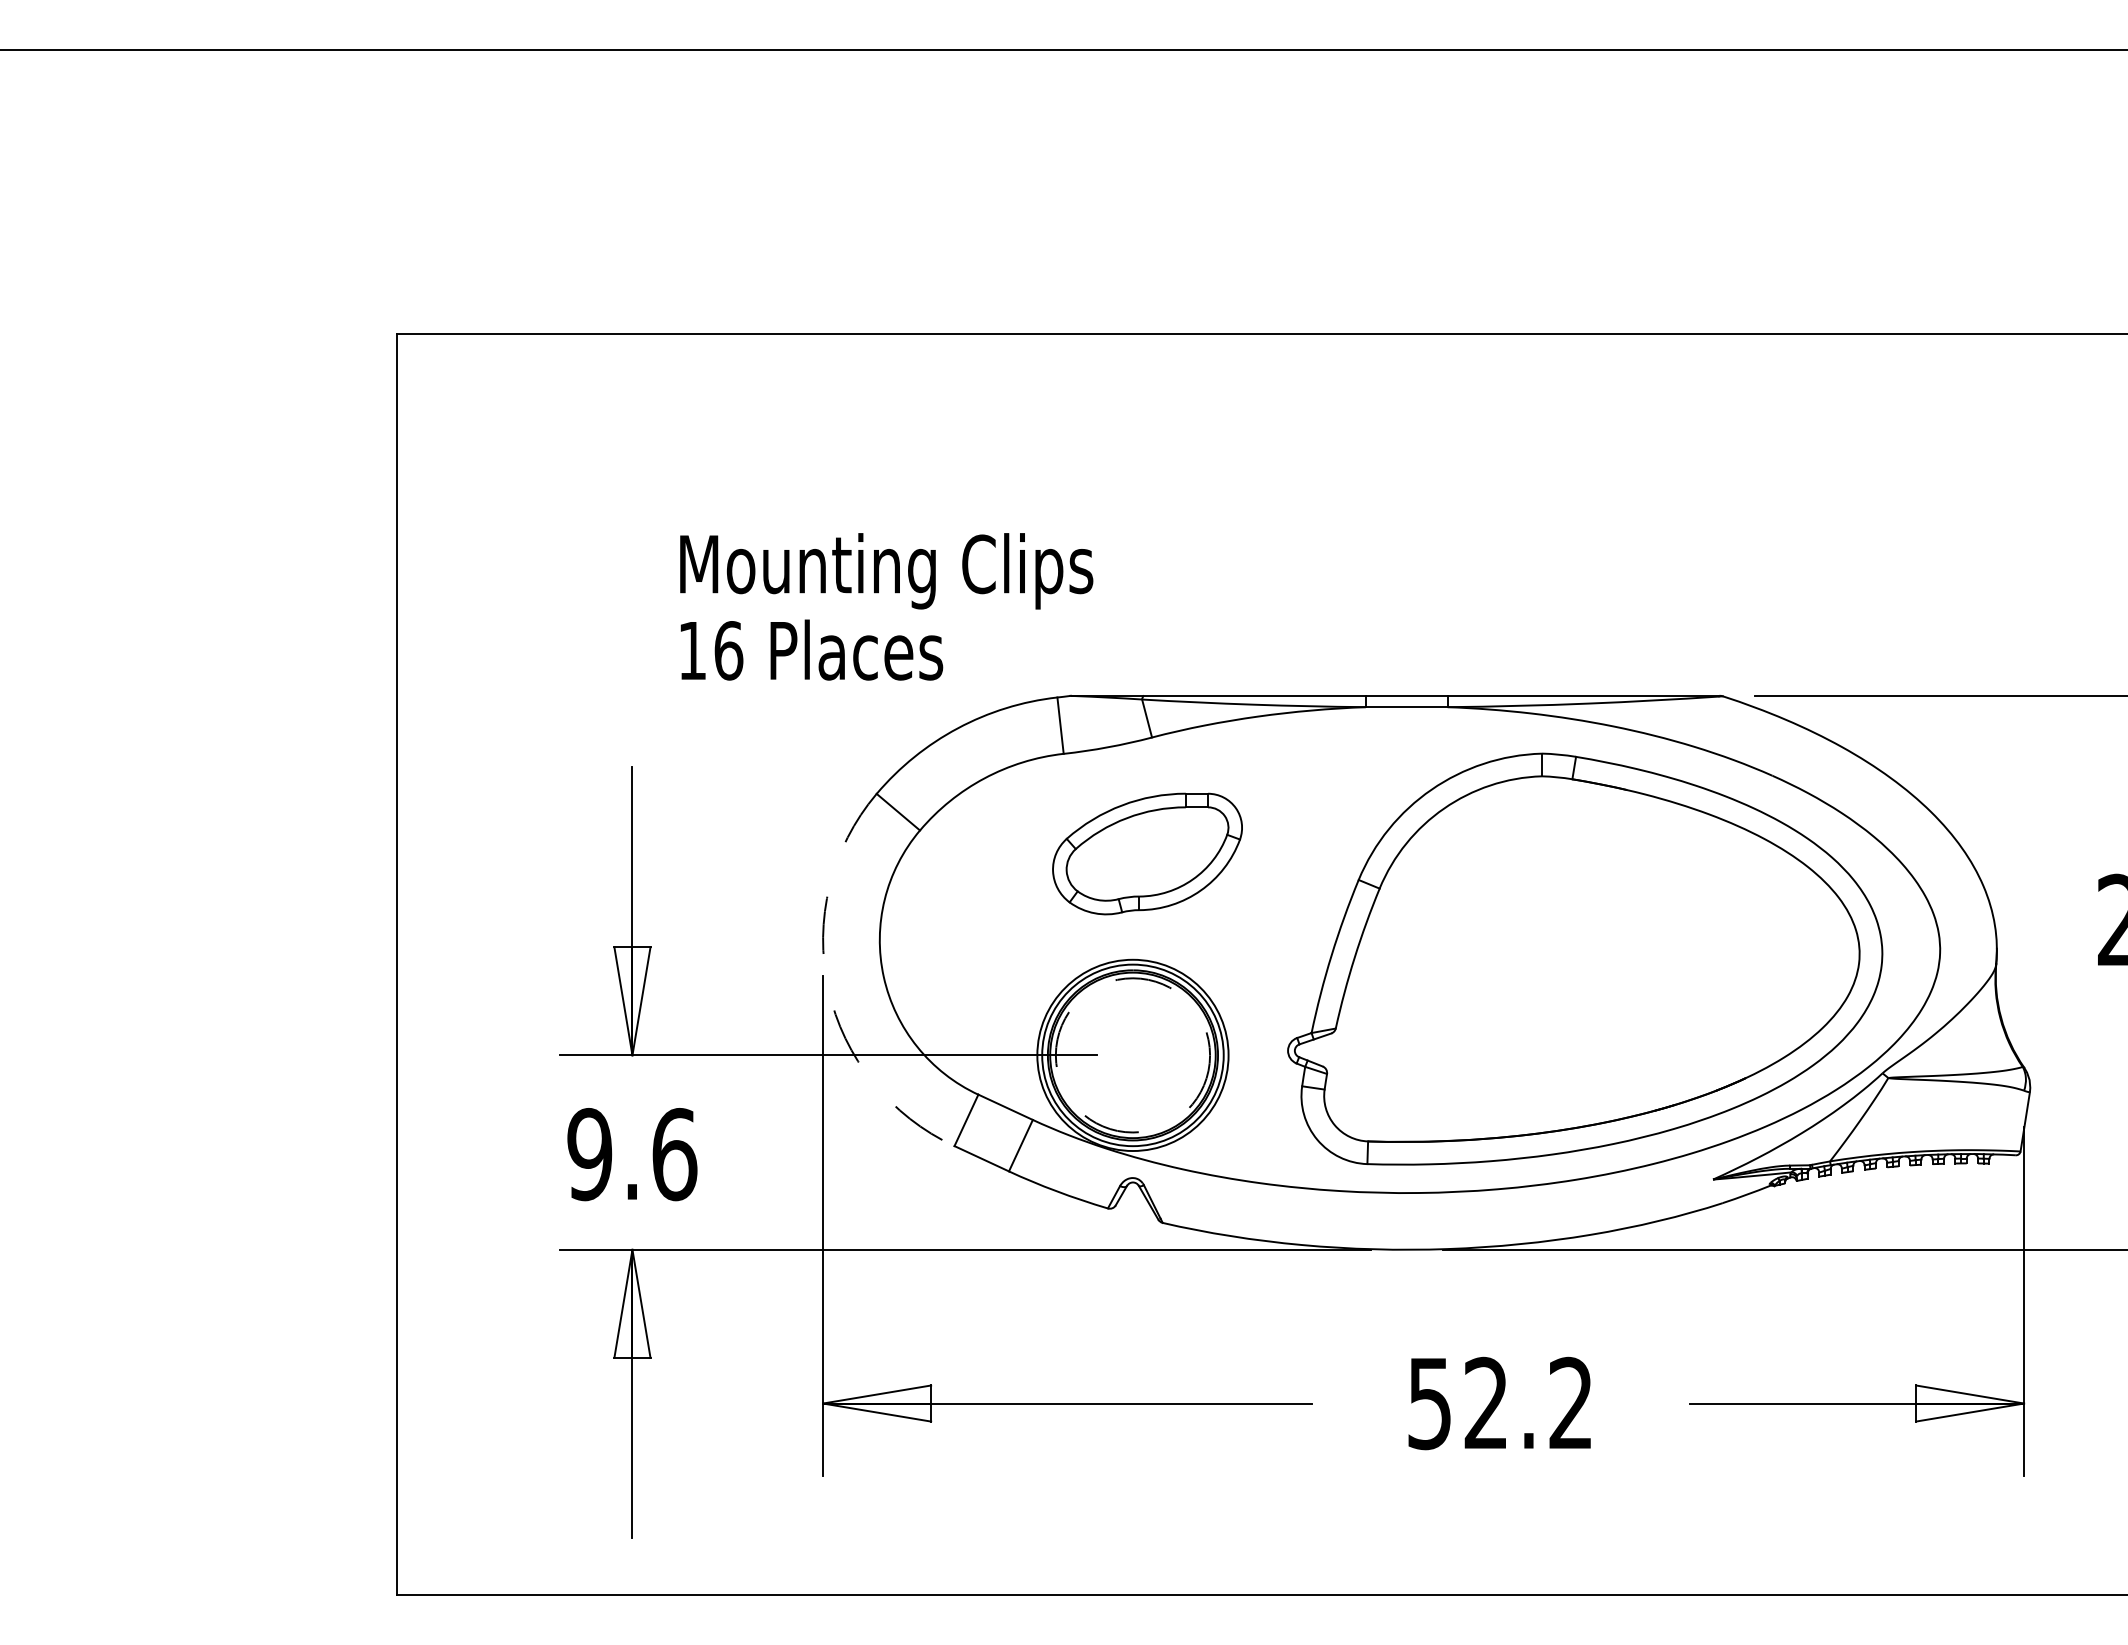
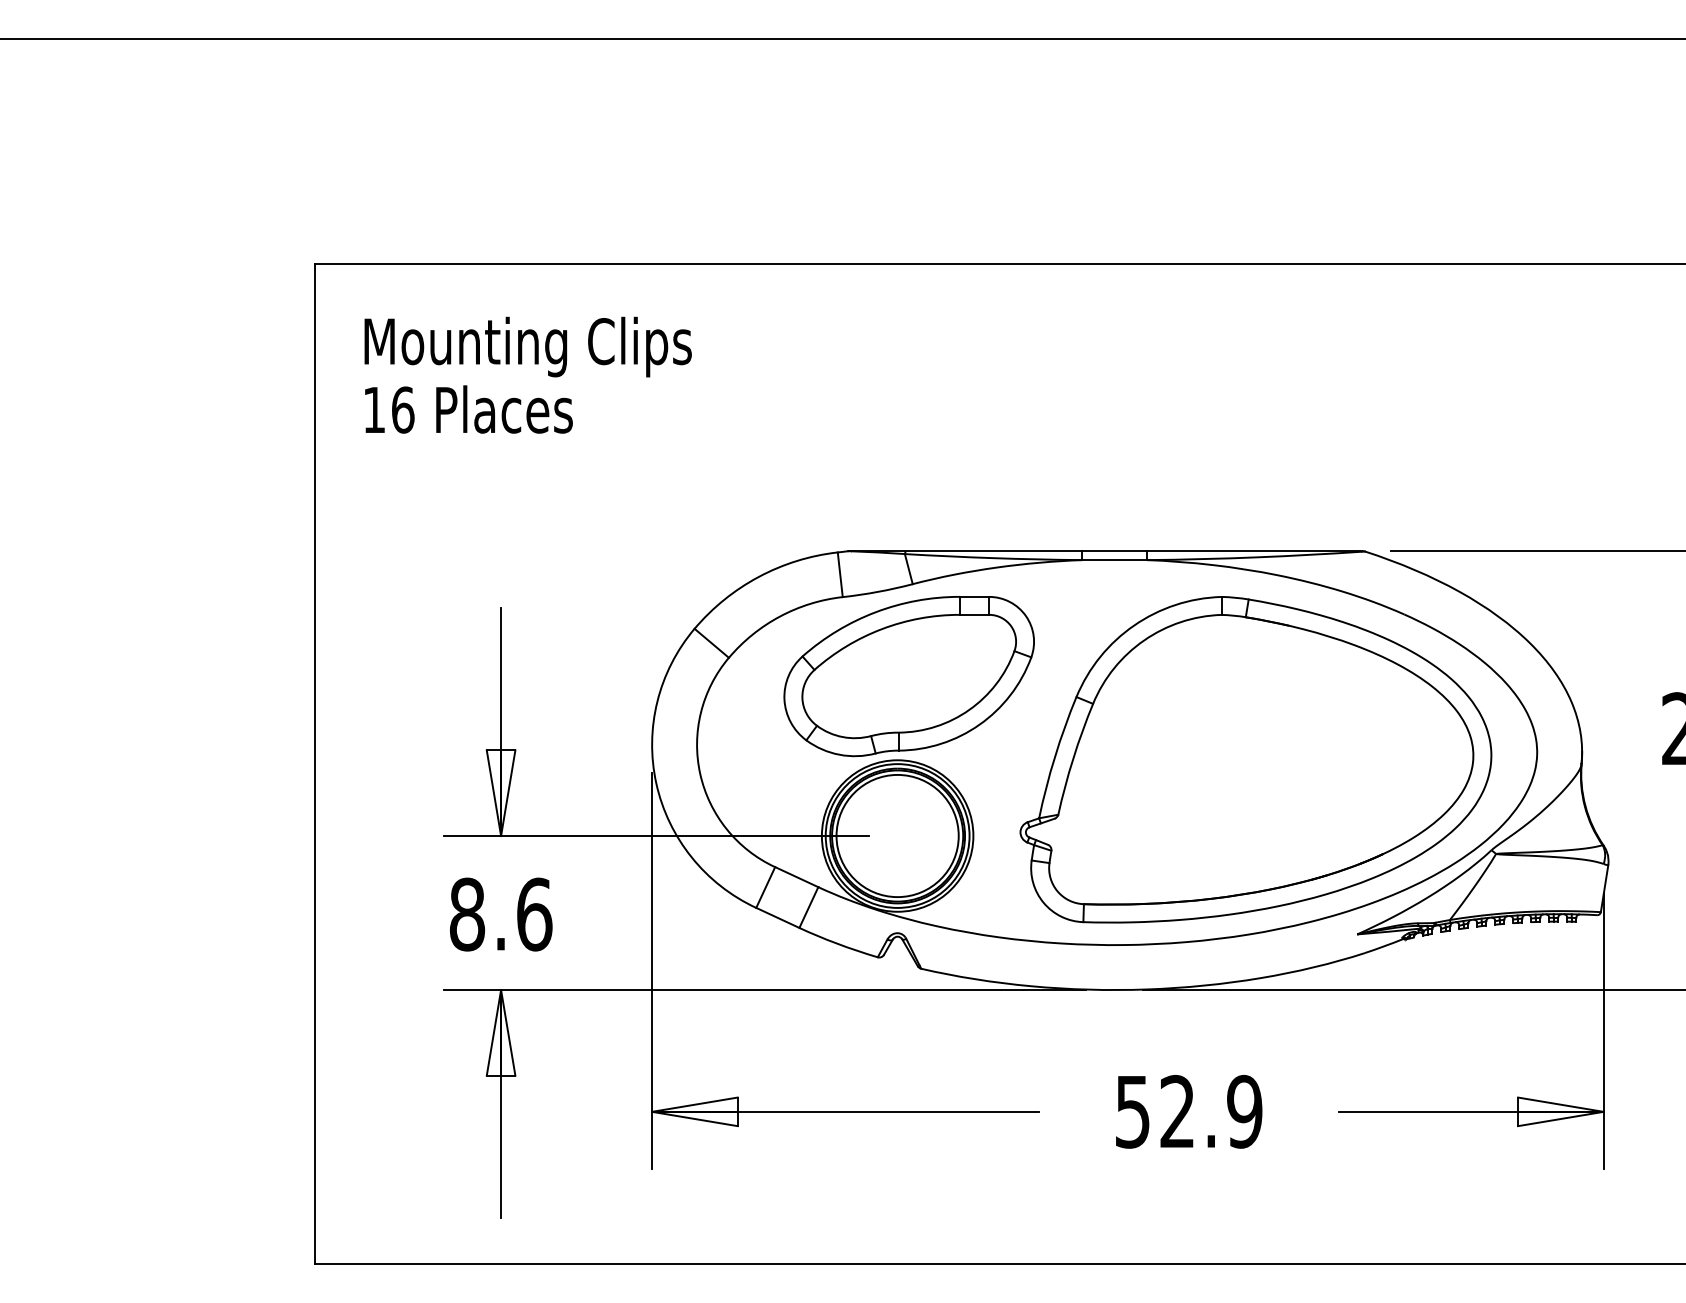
text: (886, 606) -> (528, 374), moved
part: (1147, 853) -> (909, 676), size x1.67
arc: (828, 989) -> (656, 783), dashed -> solid
circle: (1132, 1055) -> (897, 836), dashed -> solid
text: (589, 1154) -> (467, 914), 9.6 -> 8.6
text: (1570, 1403) -> (1244, 1111), 52.2 -> 52.9

